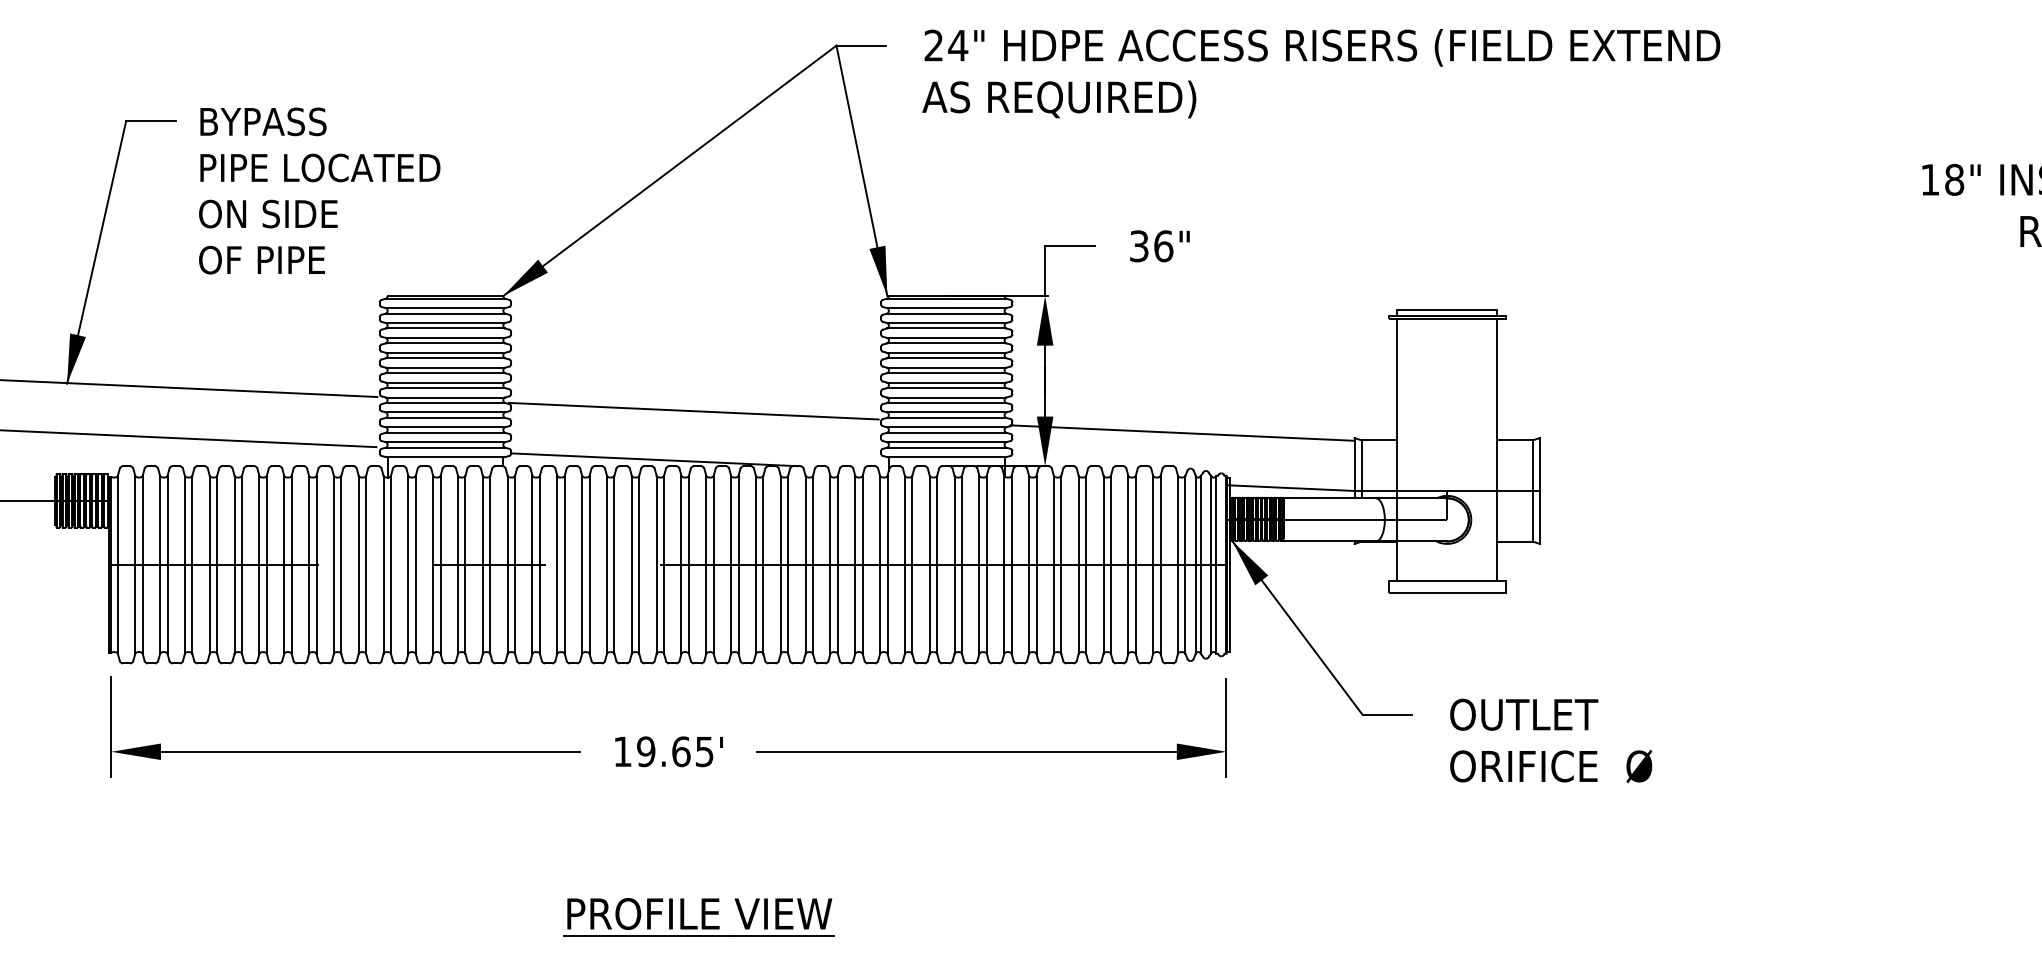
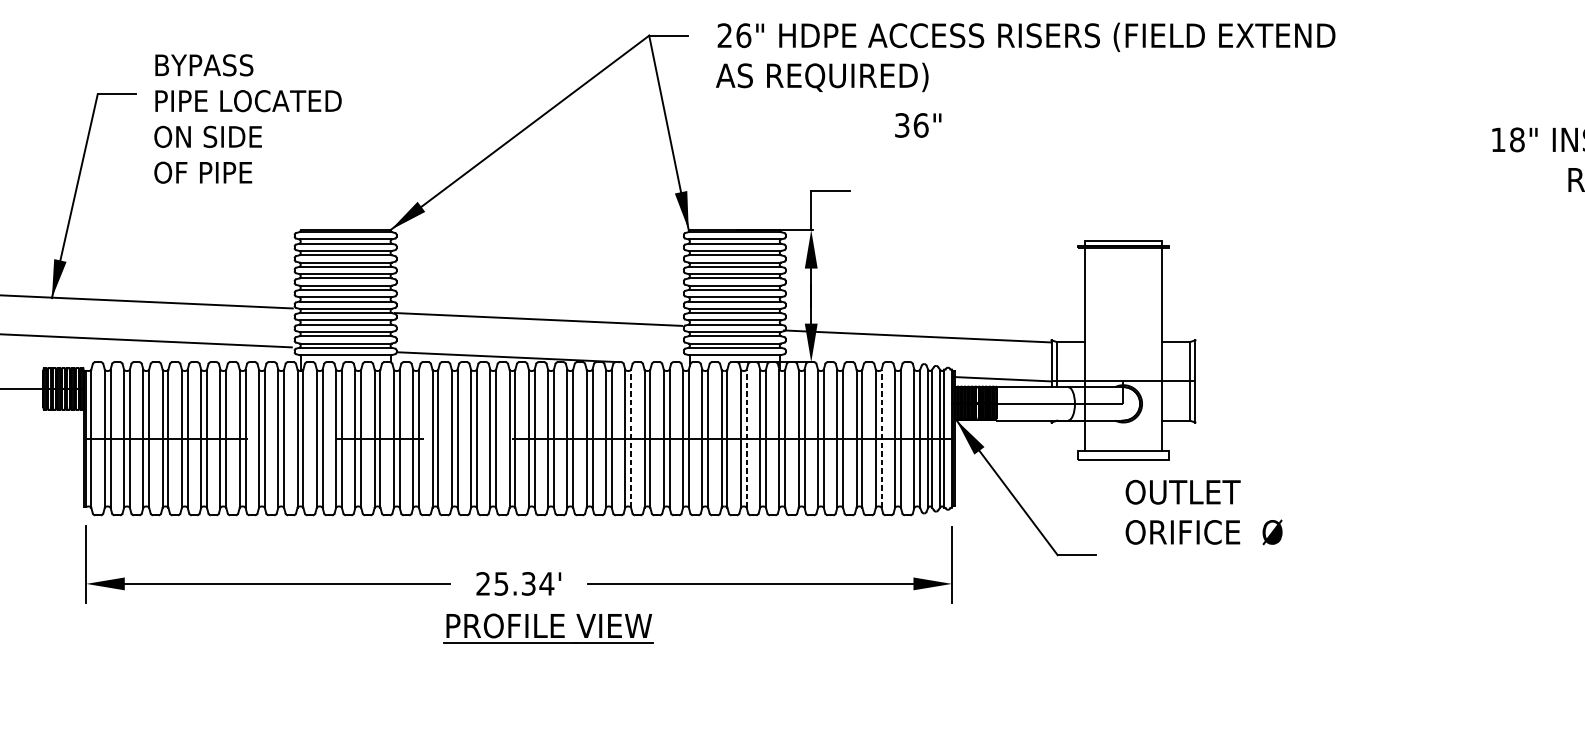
text: (958, 45) -> (743, 35), 24" -> 26"
text: (319, 190) -> (247, 118), moved
text: (1159, 246) -> (917, 125), moved
line: (813, 564) -> (631, 438), solid -> dashed
line: (962, 564) -> (747, 438), solid -> dashed
line: (1135, 564) -> (881, 438), solid -> dashed
text: (1551, 740) -> (1204, 512), moved
text: (664, 751) -> (515, 583), 19.65' -> 25.34'
part: (698, 917) -> (548, 628), moved

